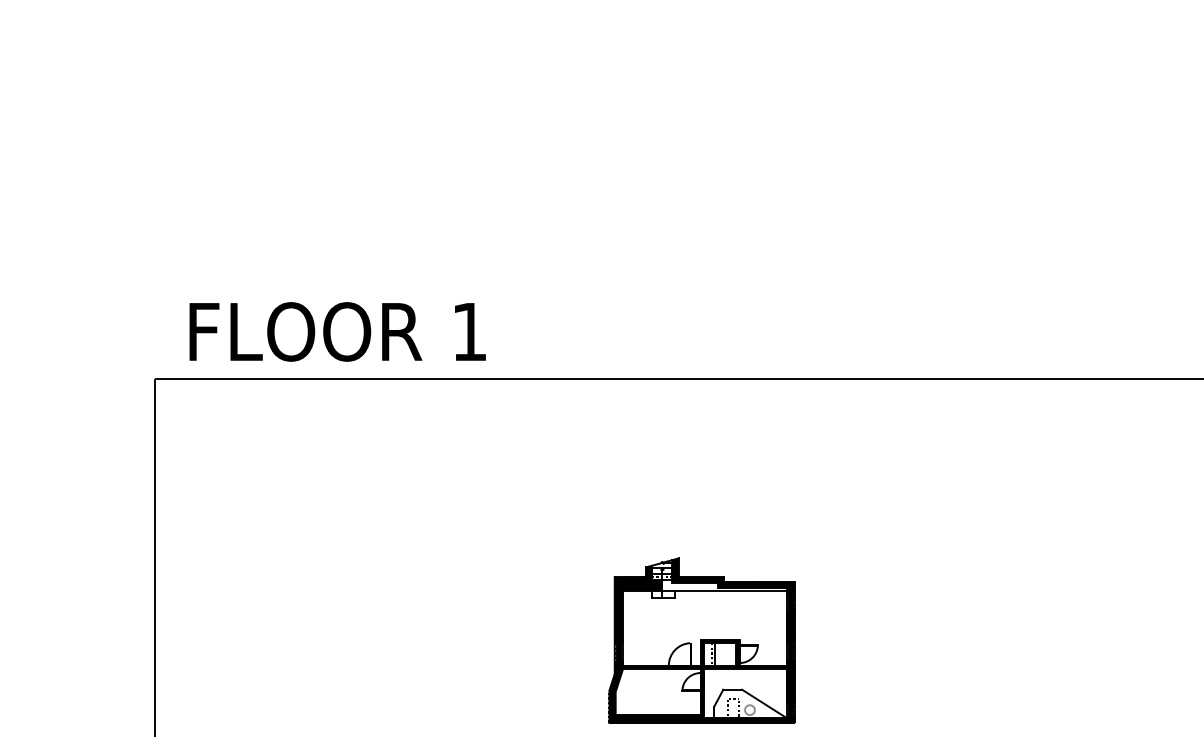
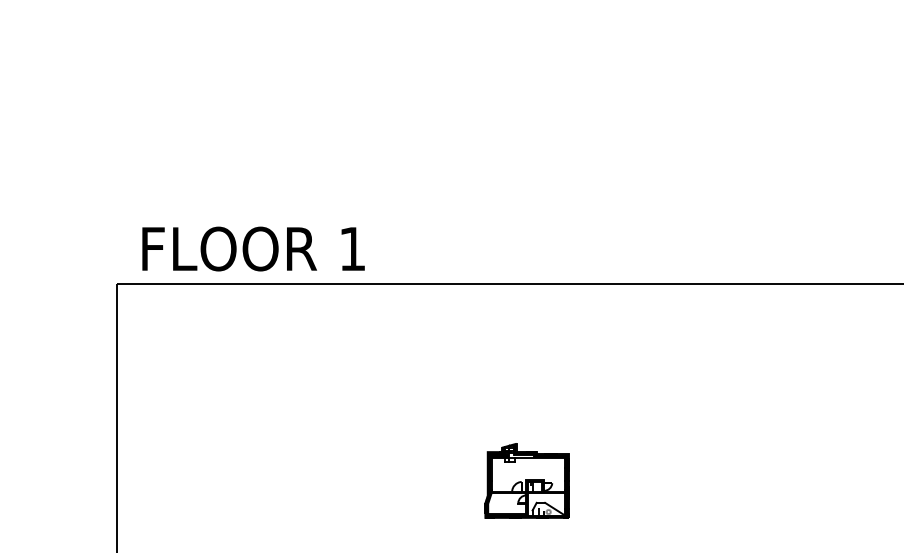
part: (701, 640) -> (526, 480), size x0.6

